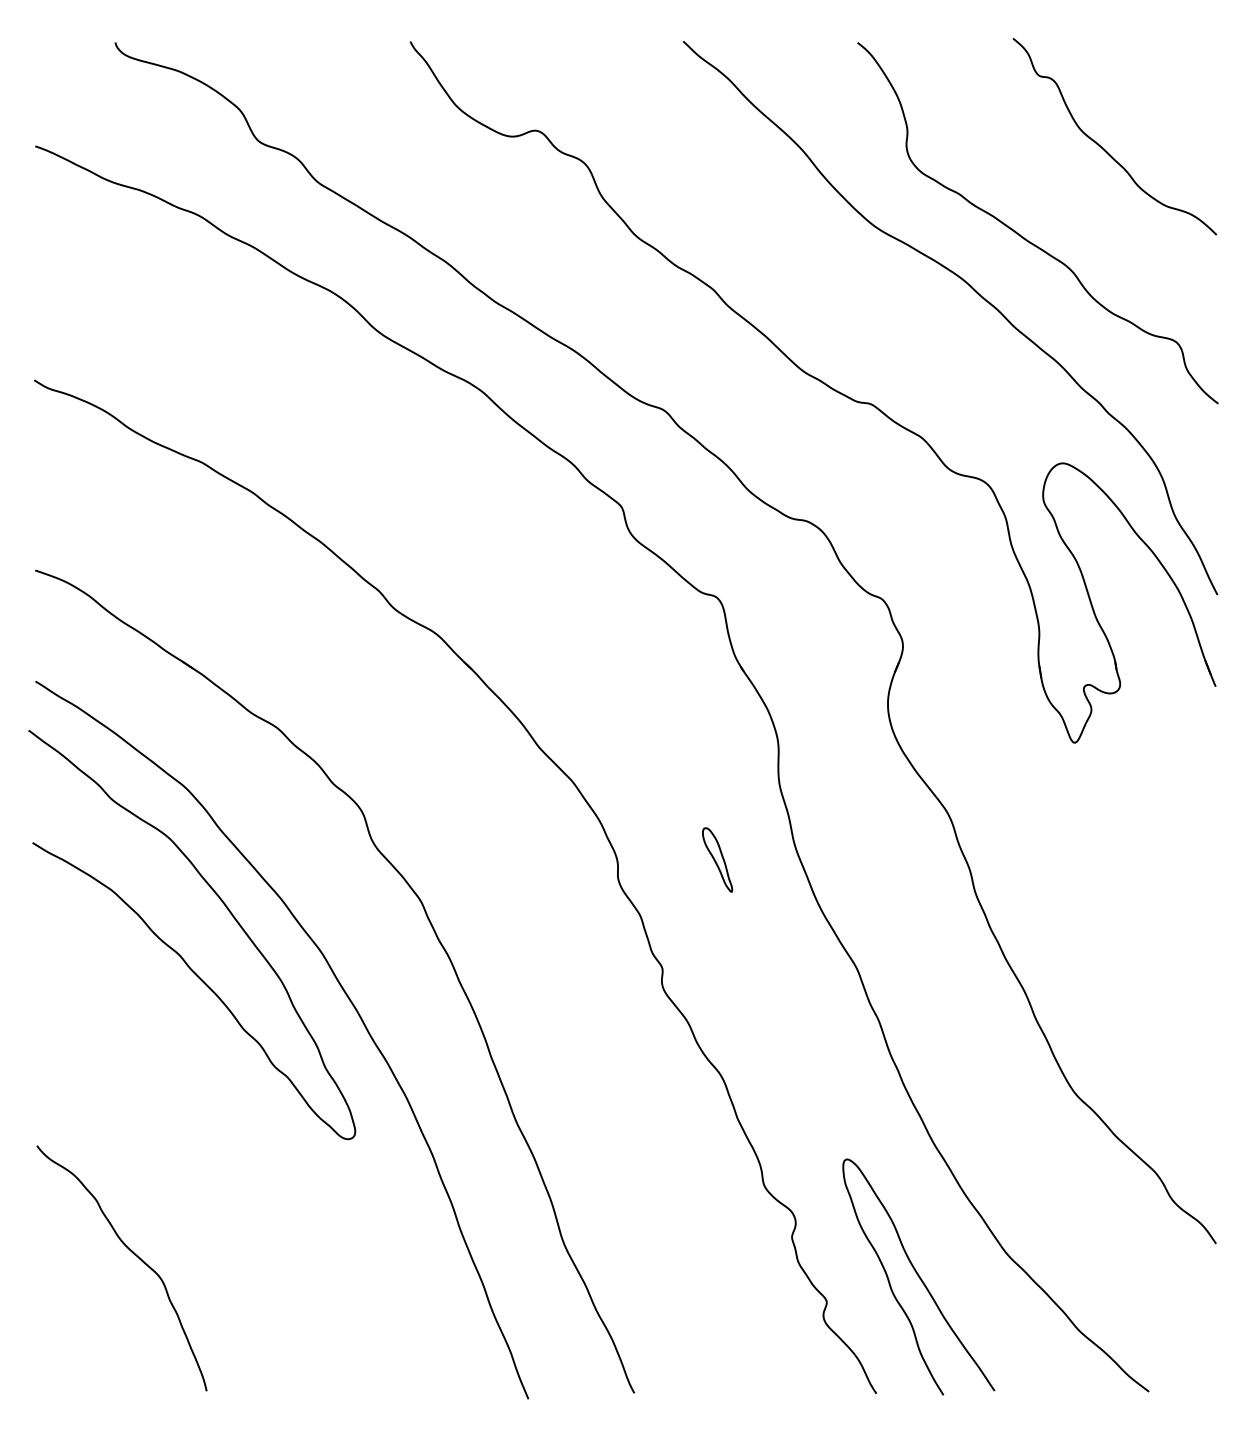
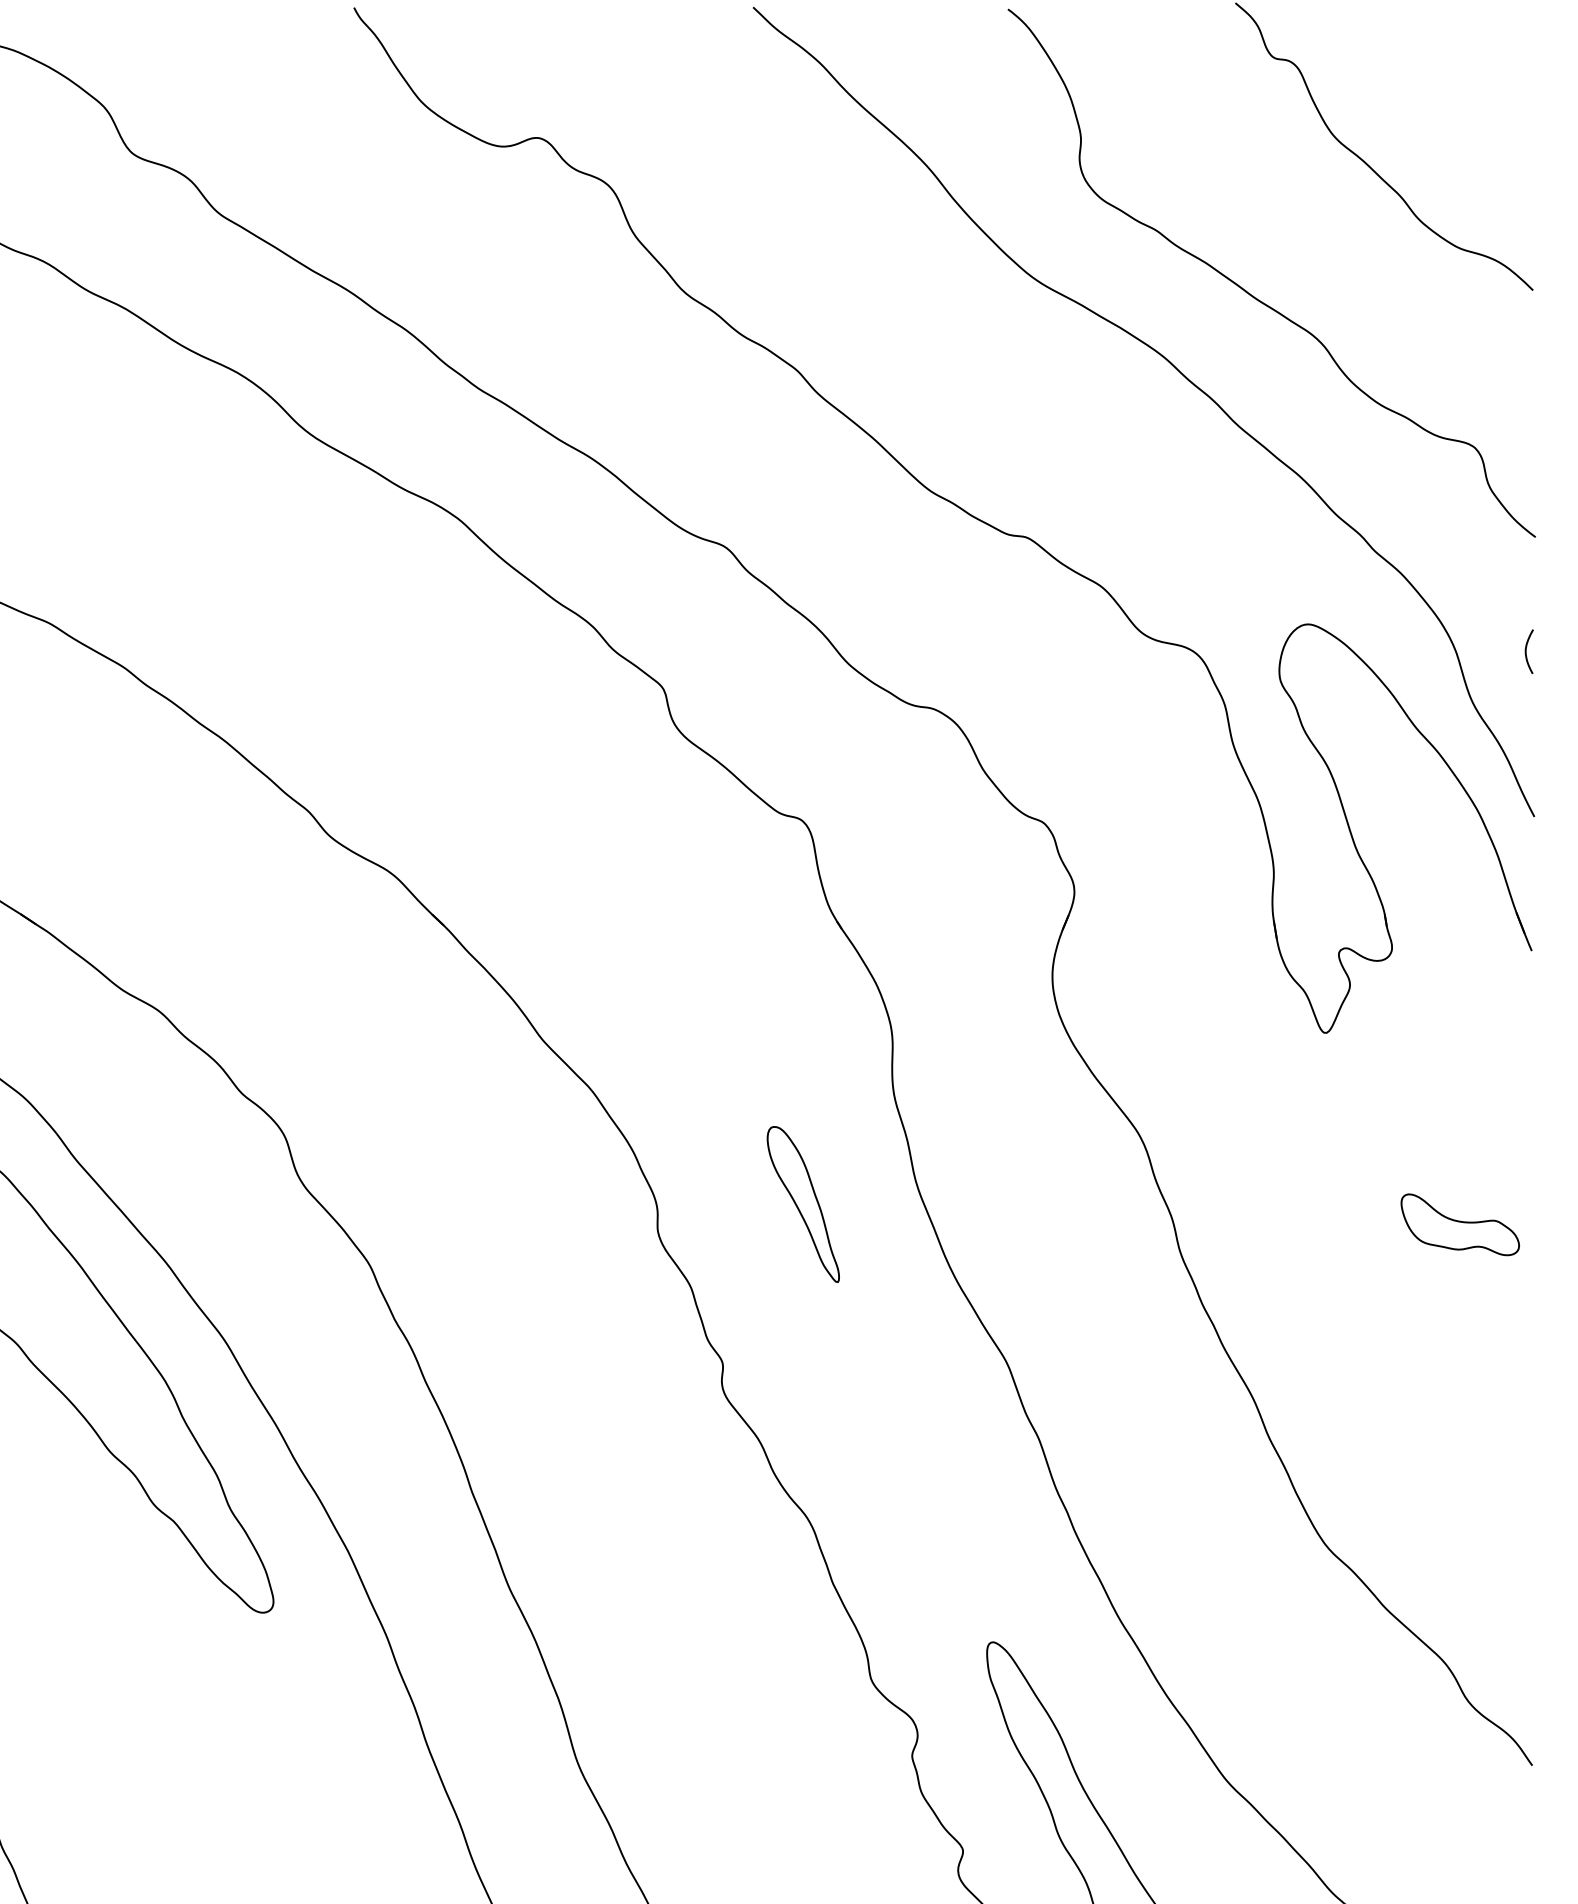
curve: (1212, 481) -> (1527, 650), added
part: (717, 859) -> (803, 1203), size x1.67
part: (1166, 873) -> (1459, 1224), added

